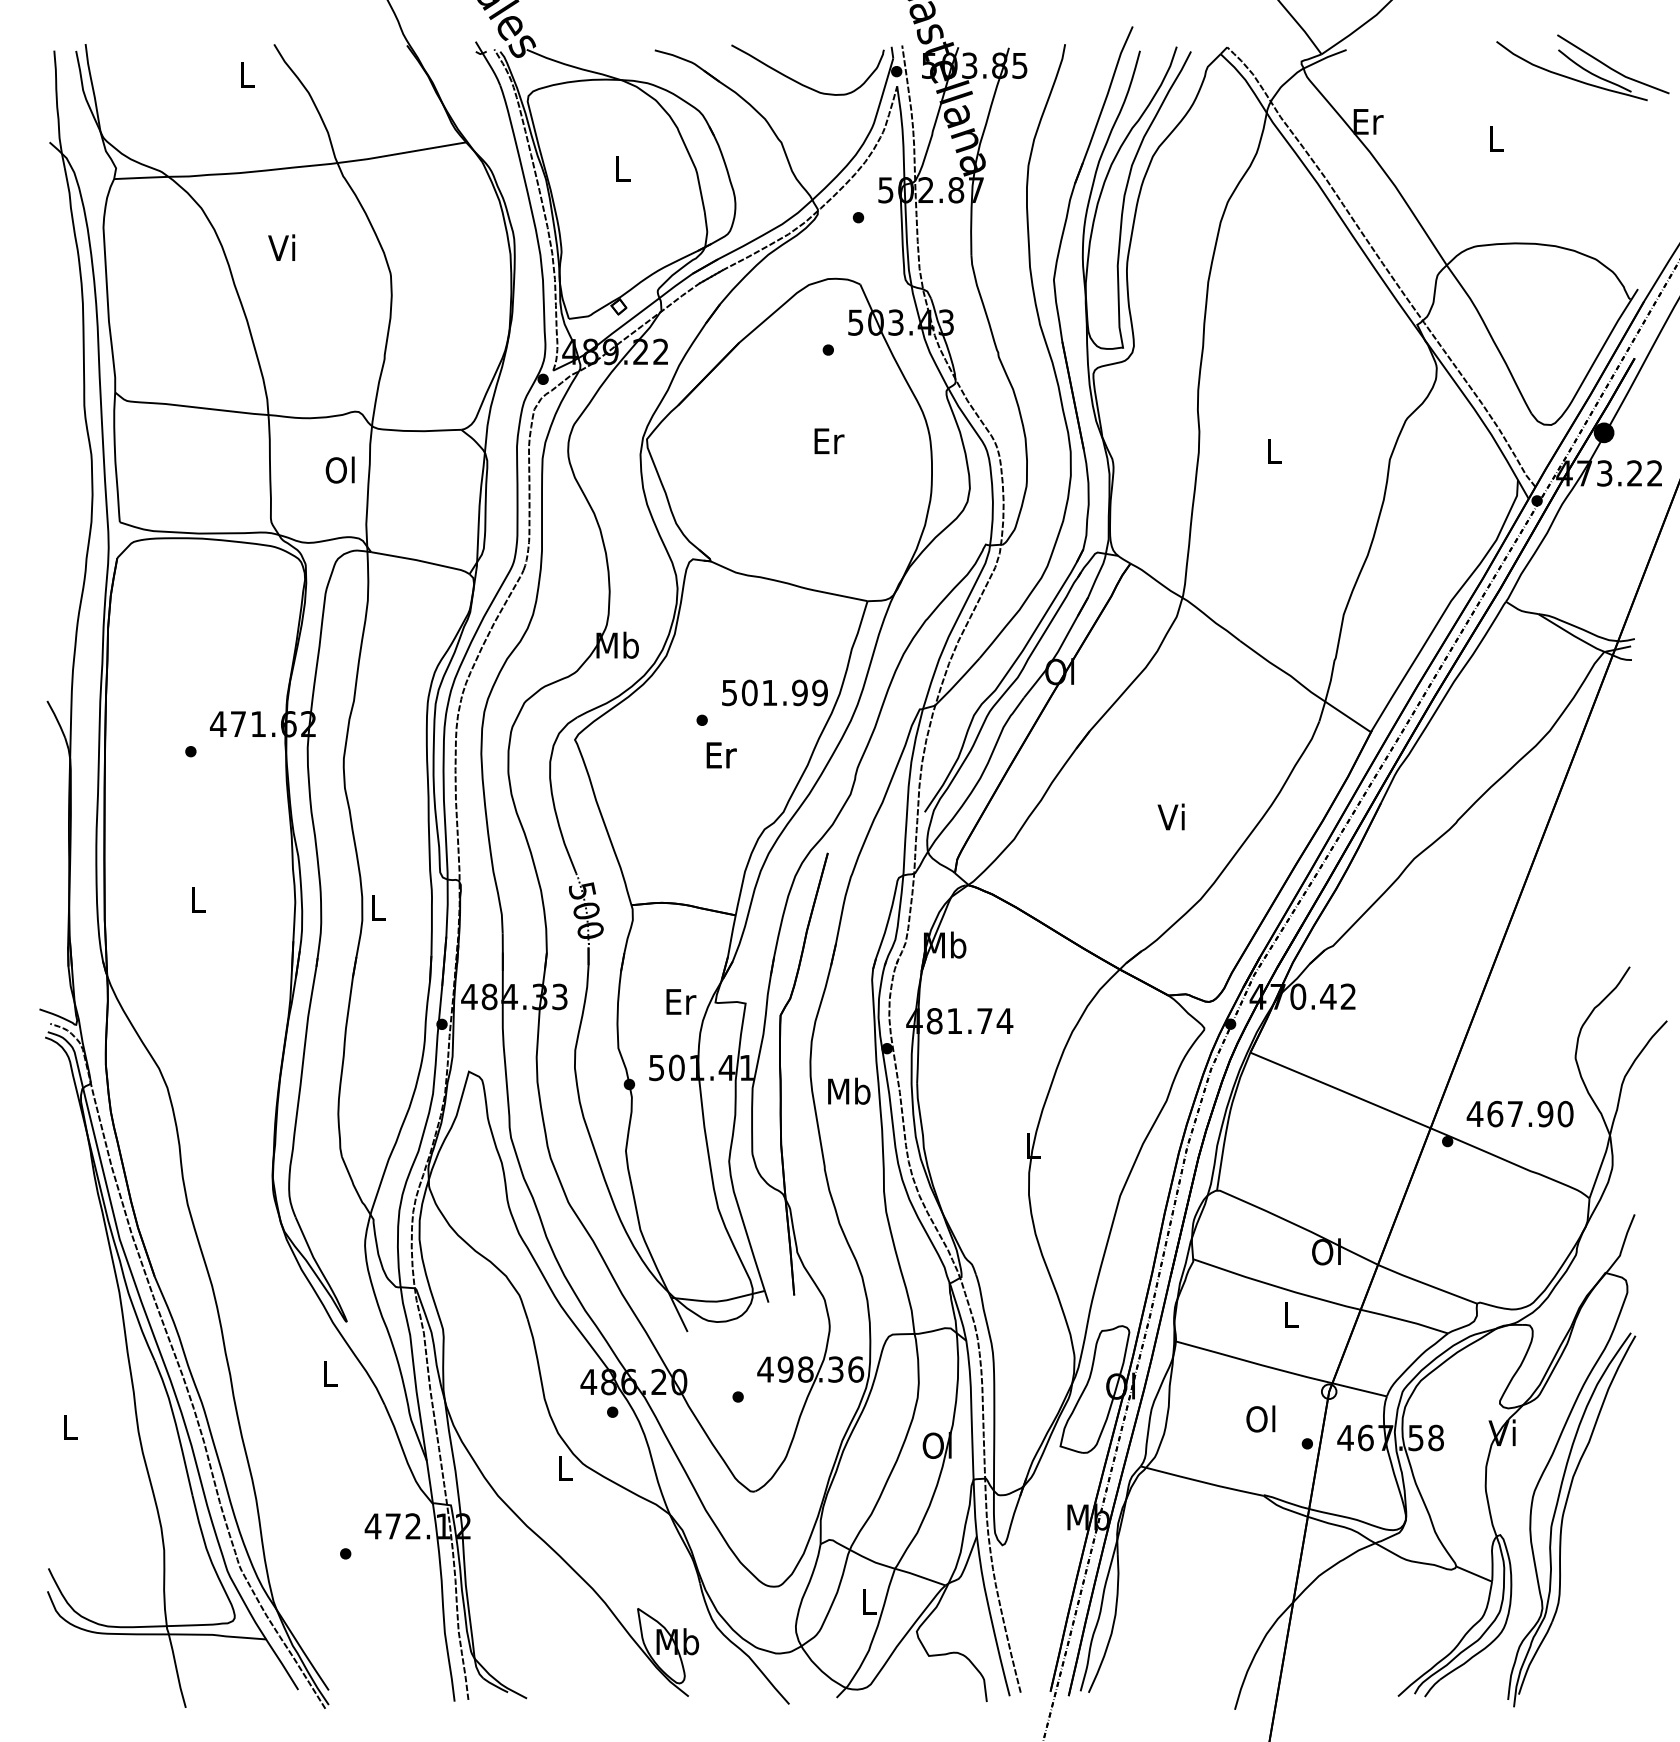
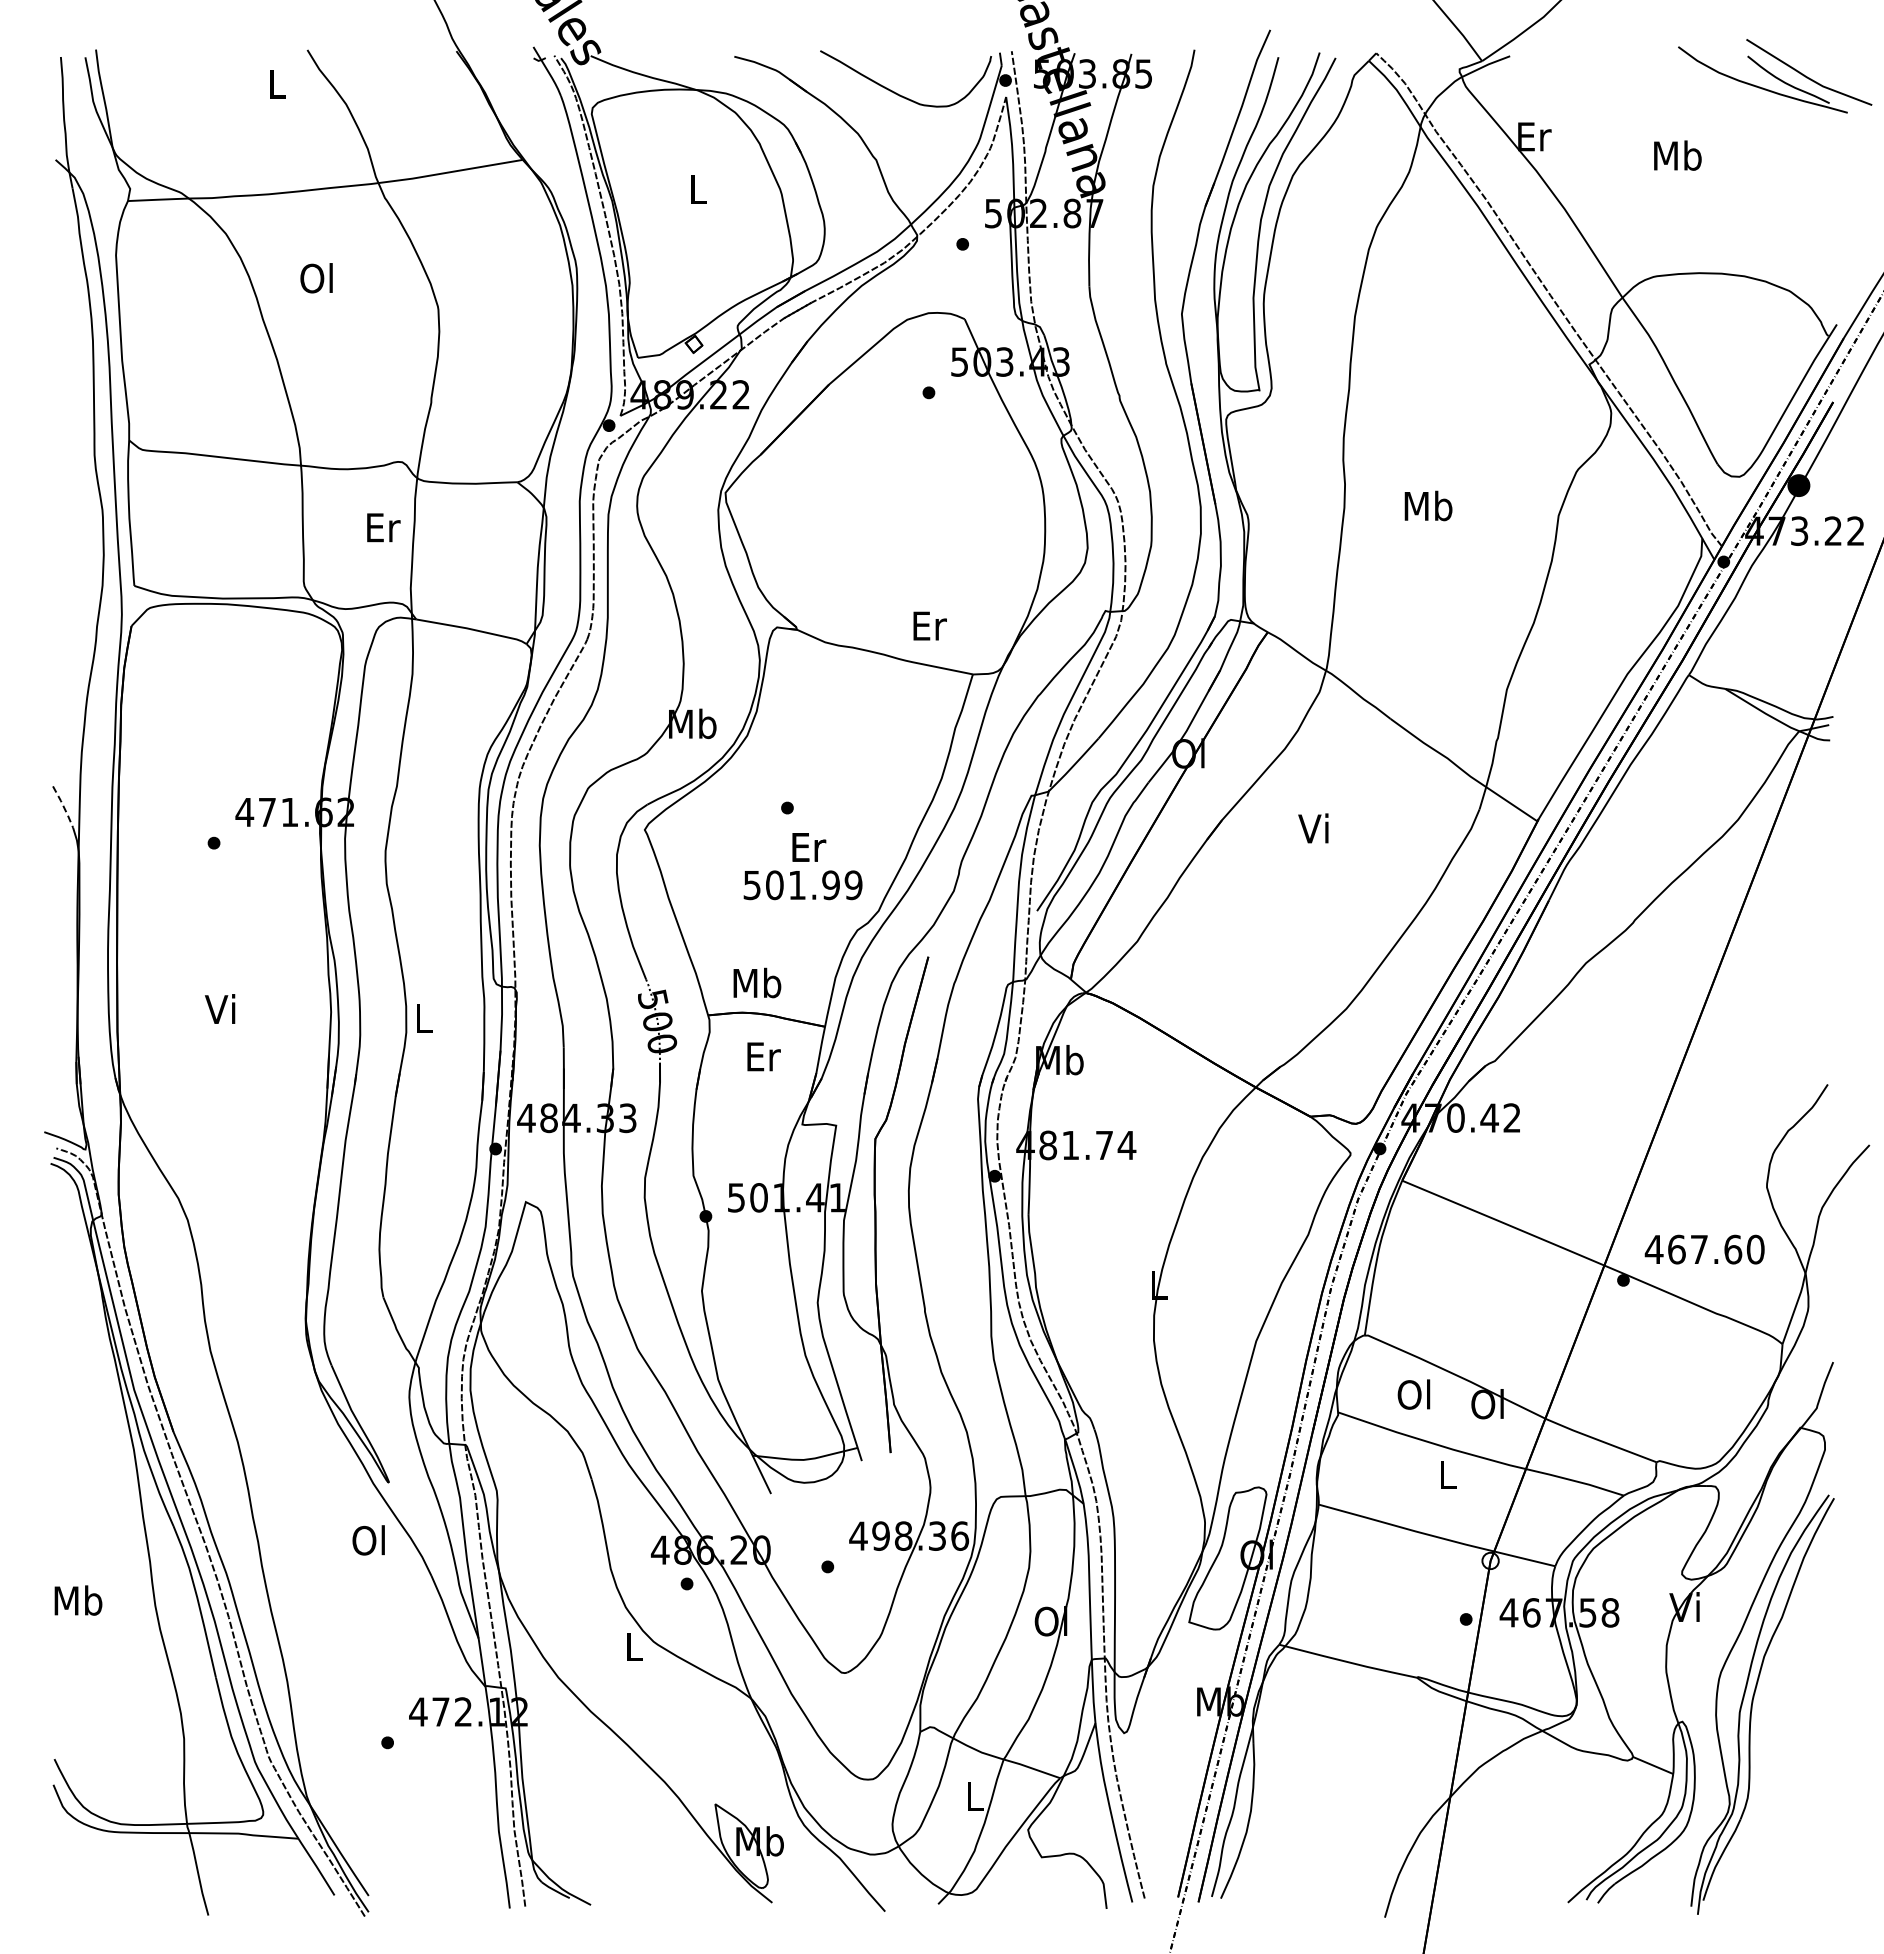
text: (1495, 138) -> (1677, 155), L -> Mb
text: (282, 248) -> (316, 278), Vi -> Ol
text: (828, 440) -> (929, 625), moved
text: (1273, 450) -> (1428, 505), L -> Mb
text: (341, 470) -> (382, 527), Ol -> Er
text: (774, 693) -> (802, 885), moved
line: (56, 718) -> (63, 806), solid -> dashed
text: (1171, 817) -> (1313, 828), moved
text: (195, 899) -> (219, 1008), L -> Vi
text: (680, 1001) -> (763, 1056), moved
text: (849, 1090) -> (757, 982), moved
text: (1545, 1113) -> (1733, 1249), 467.90 -> 467.60
text: (328, 1373) -> (368, 1540), L -> Ol
text: (1260, 1418) -> (1413, 1394), moved
text: (70, 1426) -> (78, 1600), L -> Mb

